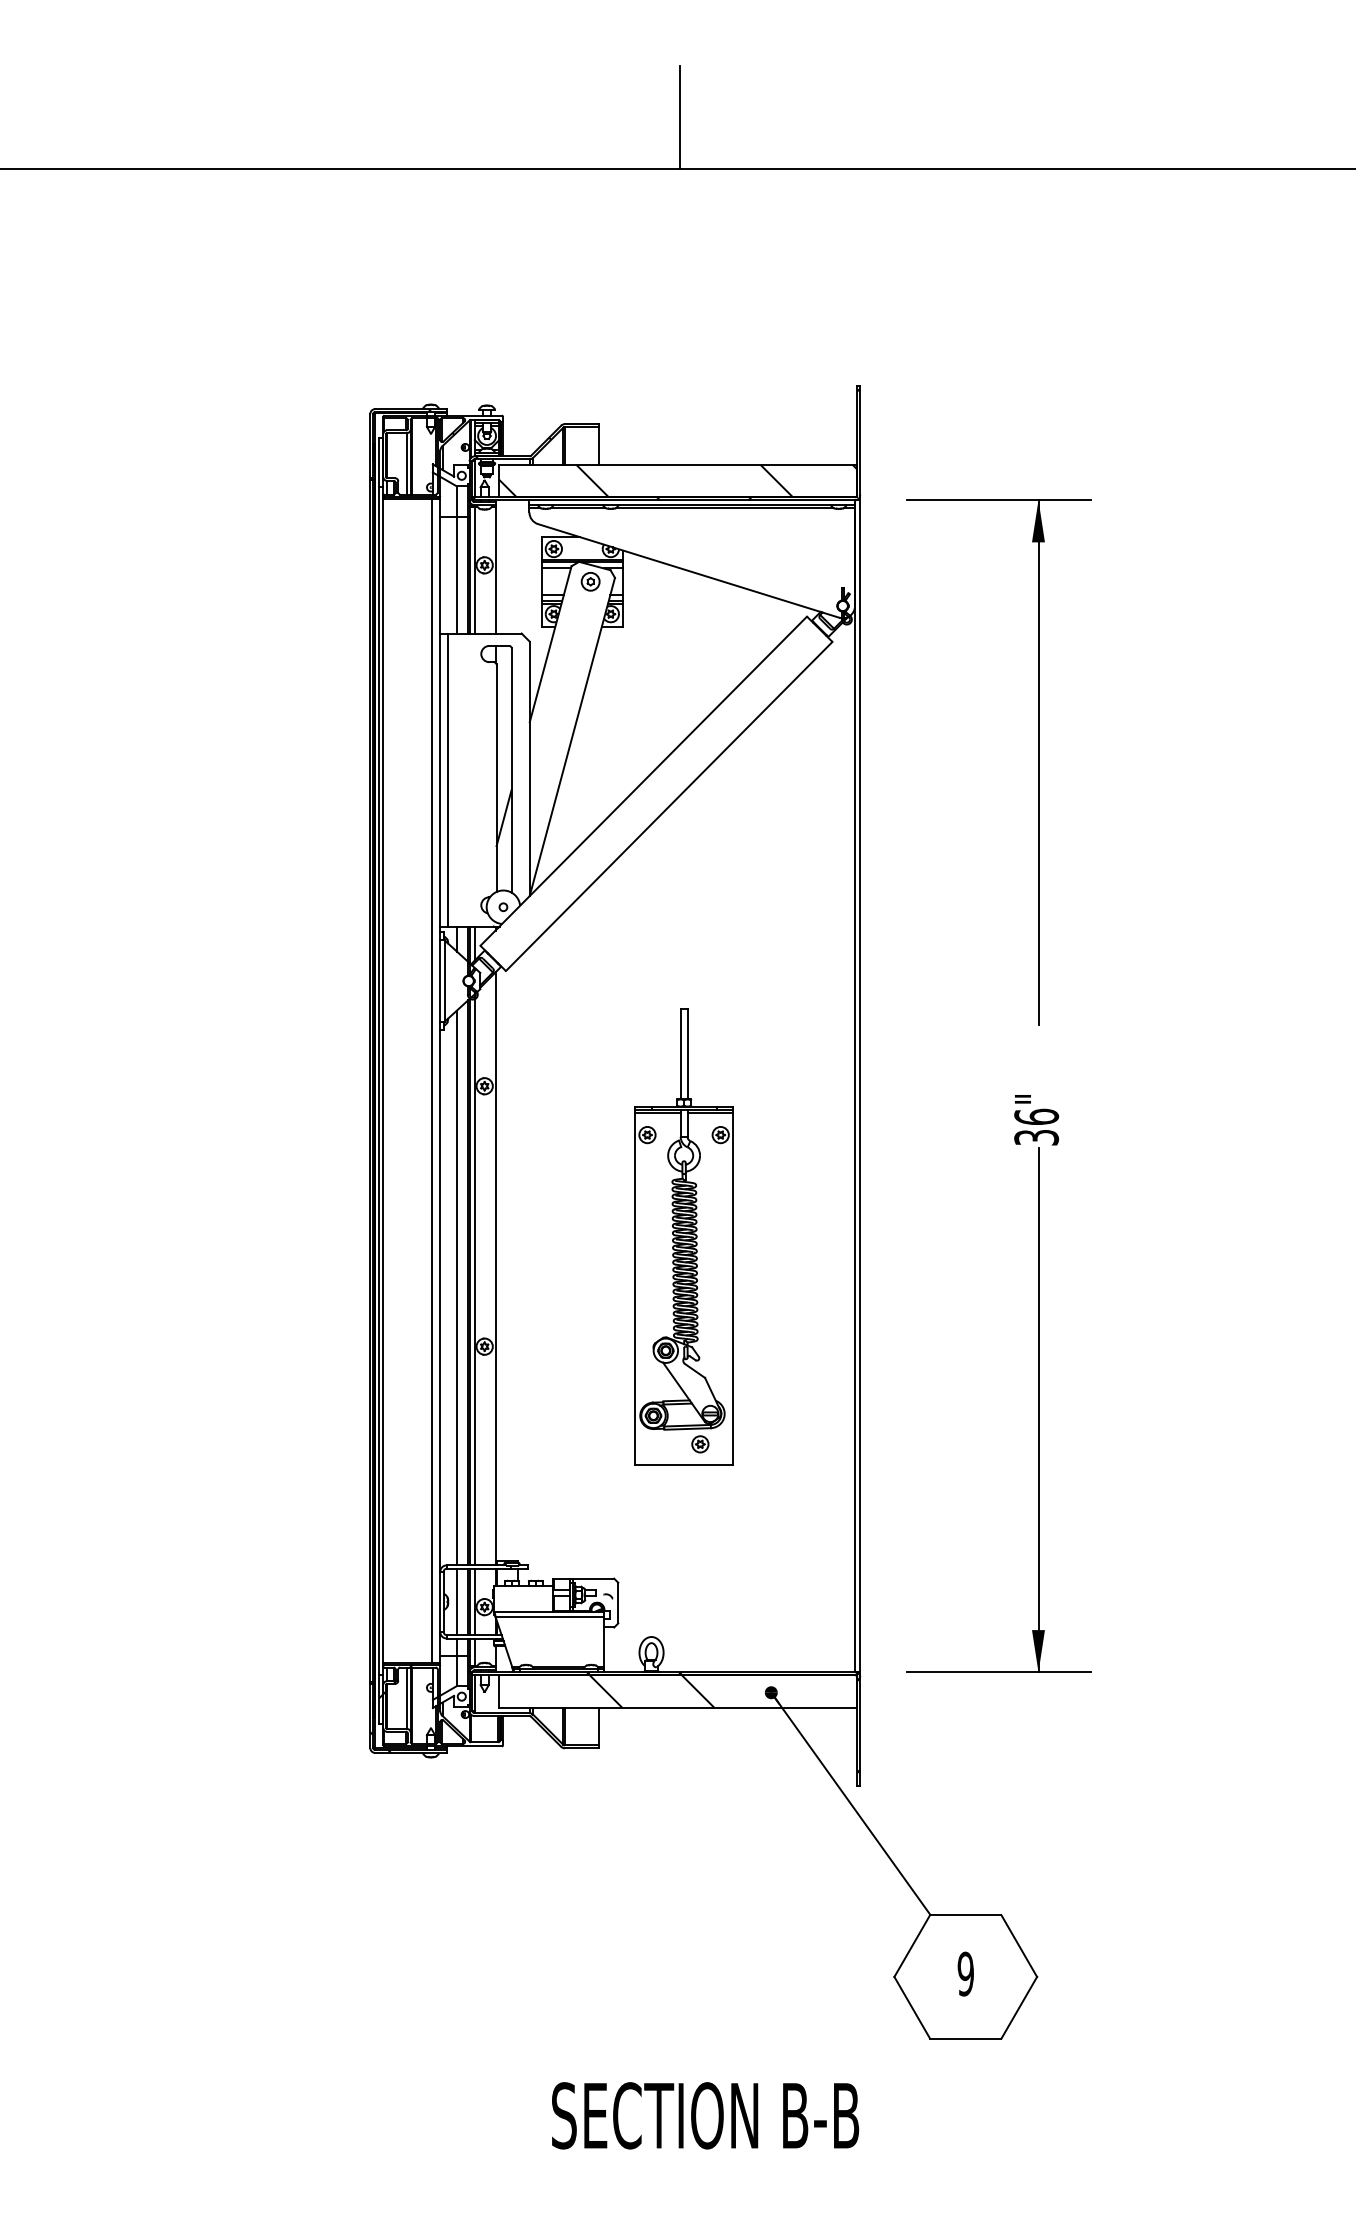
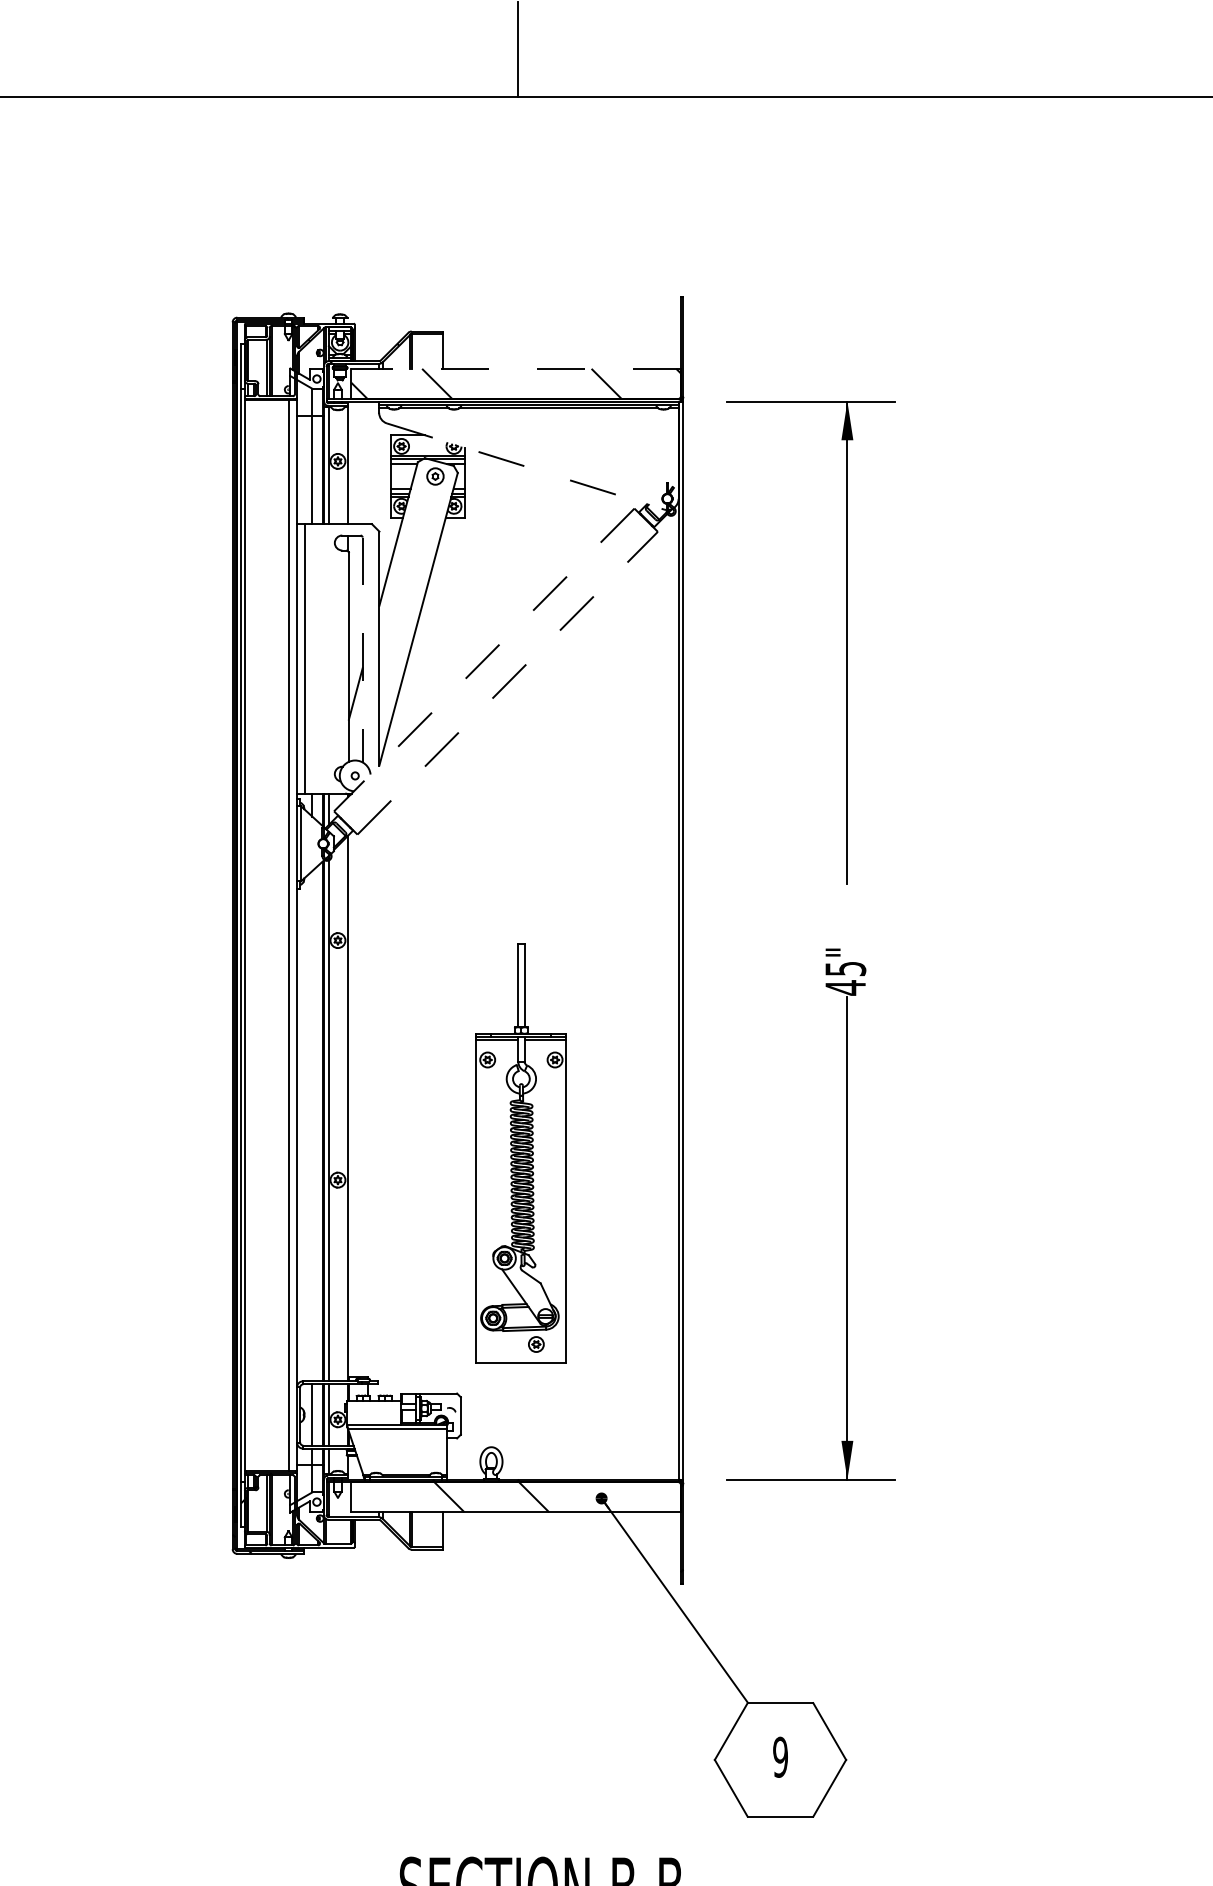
hatch: (666, 444) -> (505, 350), removed
line: (677, 464) -> (515, 368), solid -> dashed
line: (688, 570) -> (525, 466), solid -> dashed
line: (511, 770) -> (362, 650), solid -> dashed
line: (643, 781) -> (484, 660), solid -> dashed
line: (669, 806) -> (507, 683), solid -> dashed
text: (1036, 1127) -> (845, 978), 36" -> 45"
part: (683, 1236) -> (520, 1153), moved
line: (456, 1287) -> (312, 1125), removed

